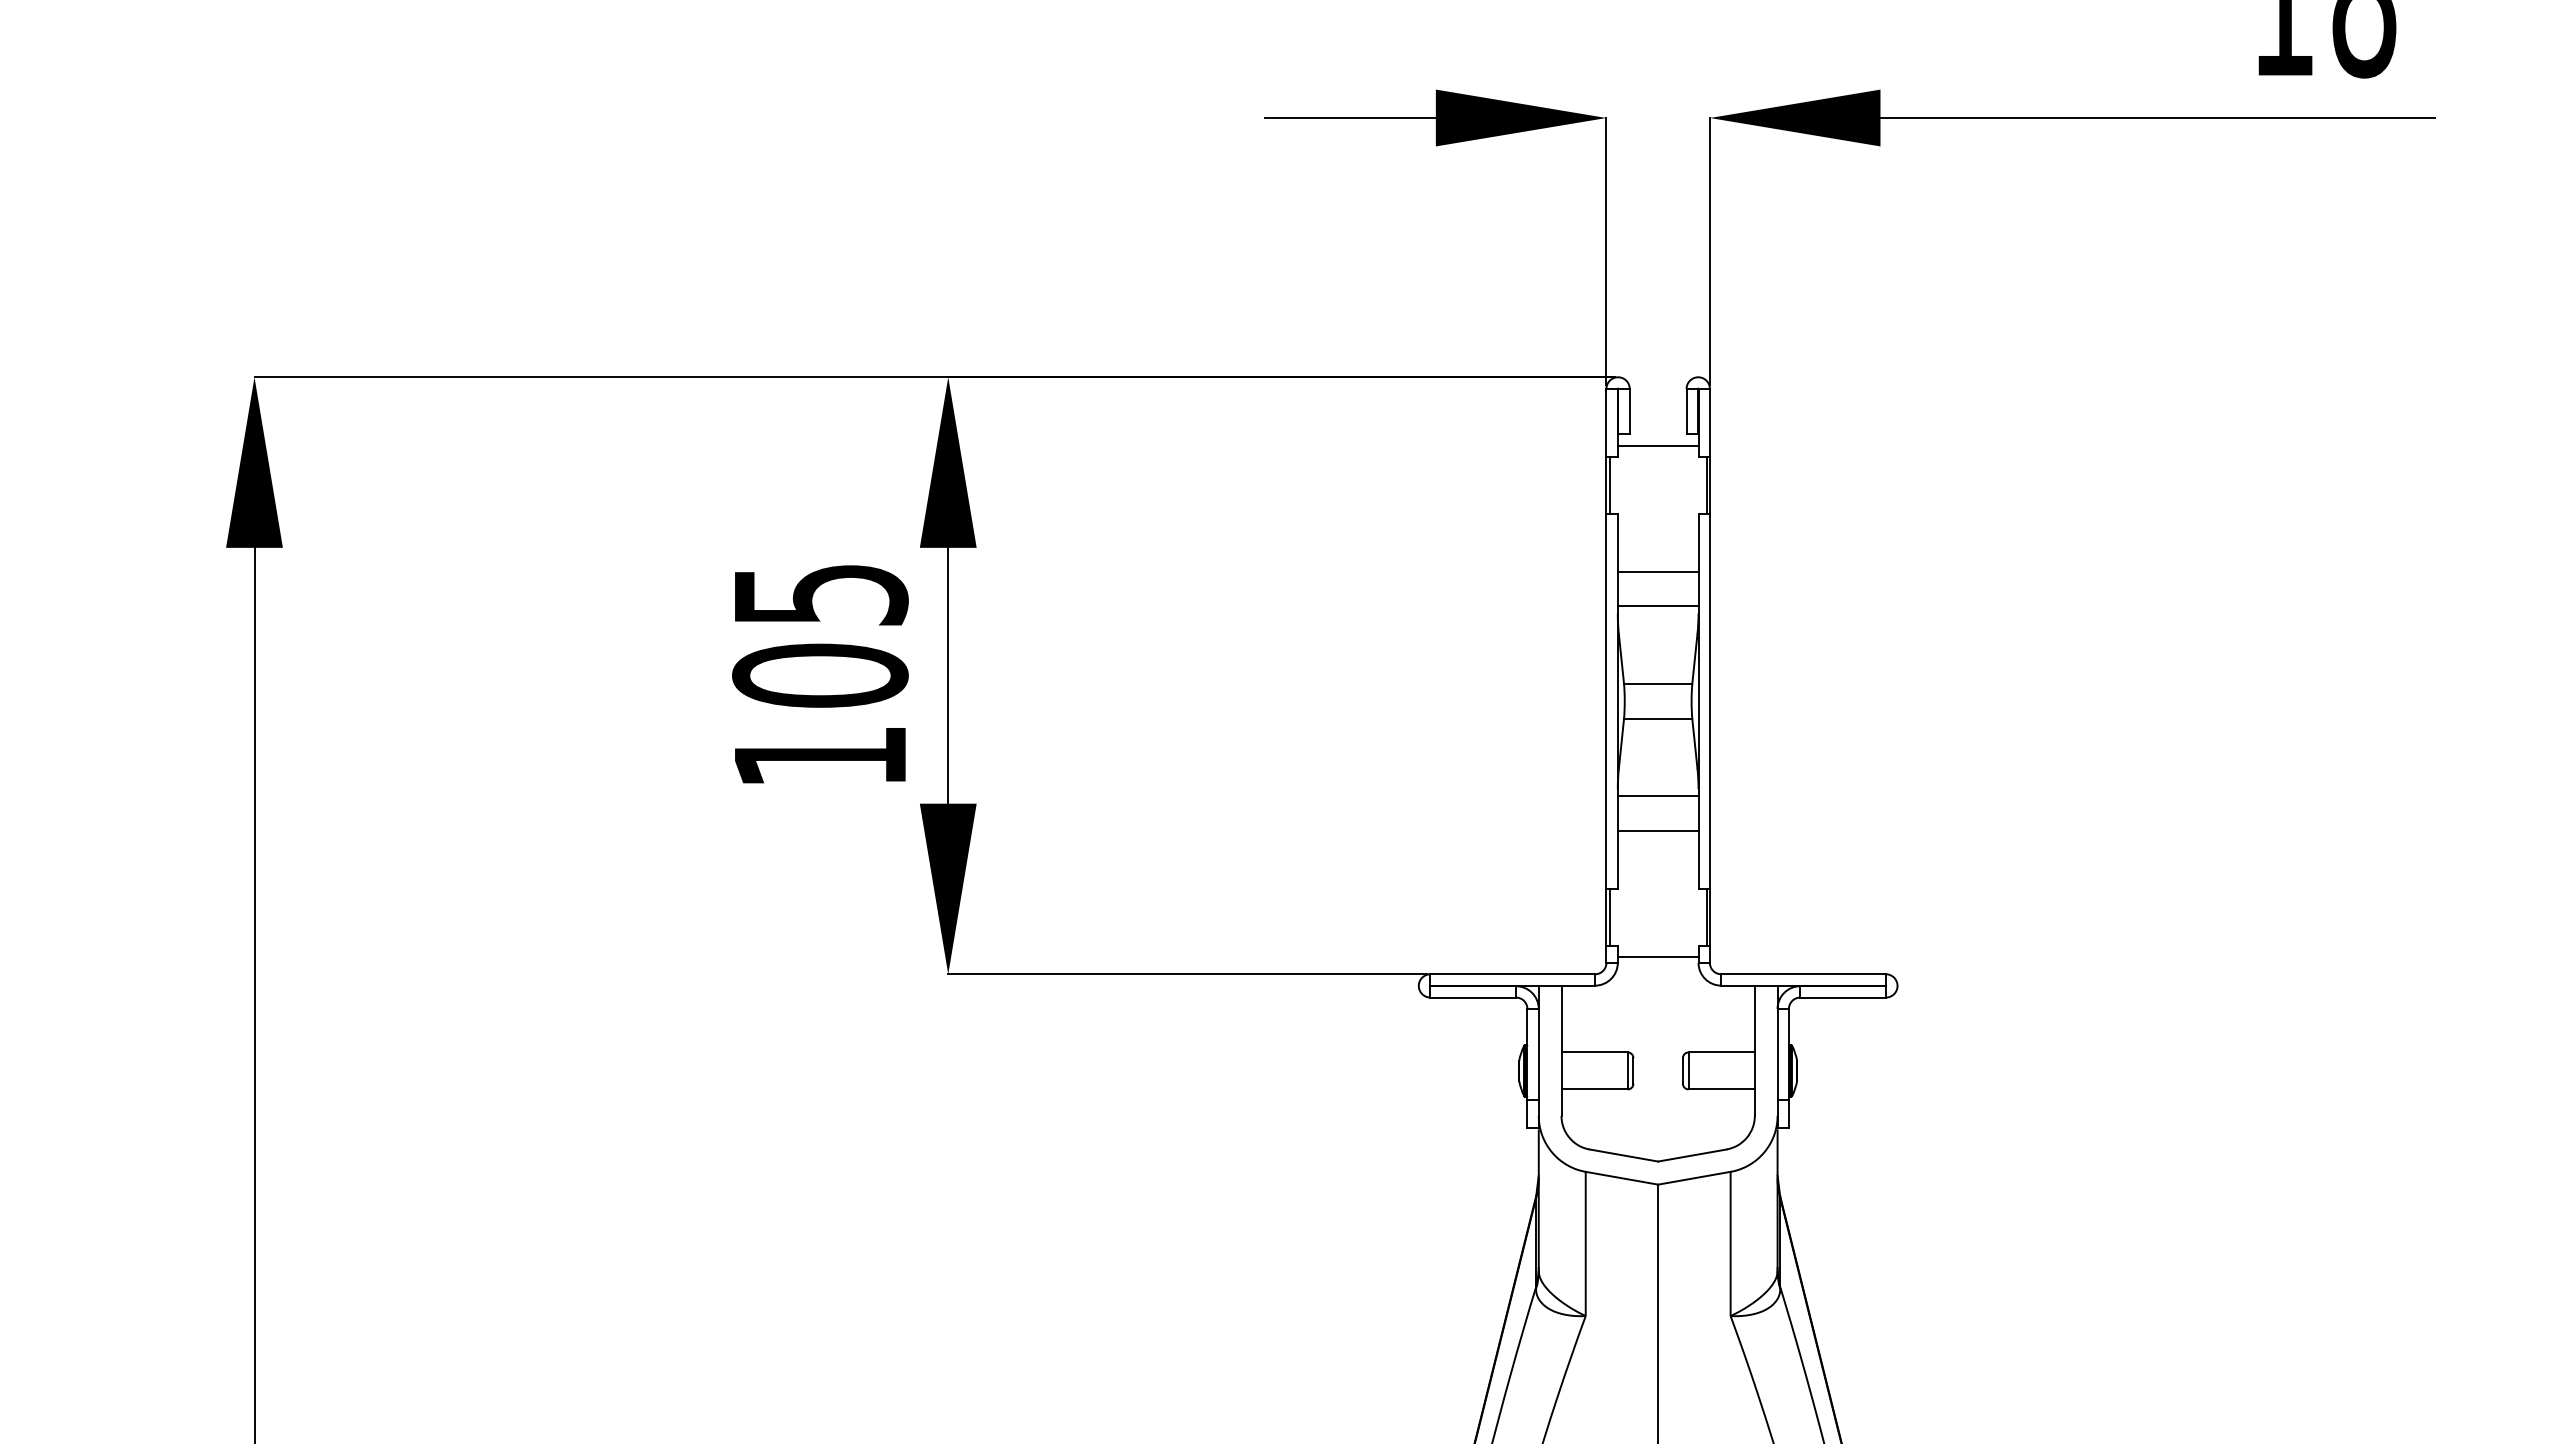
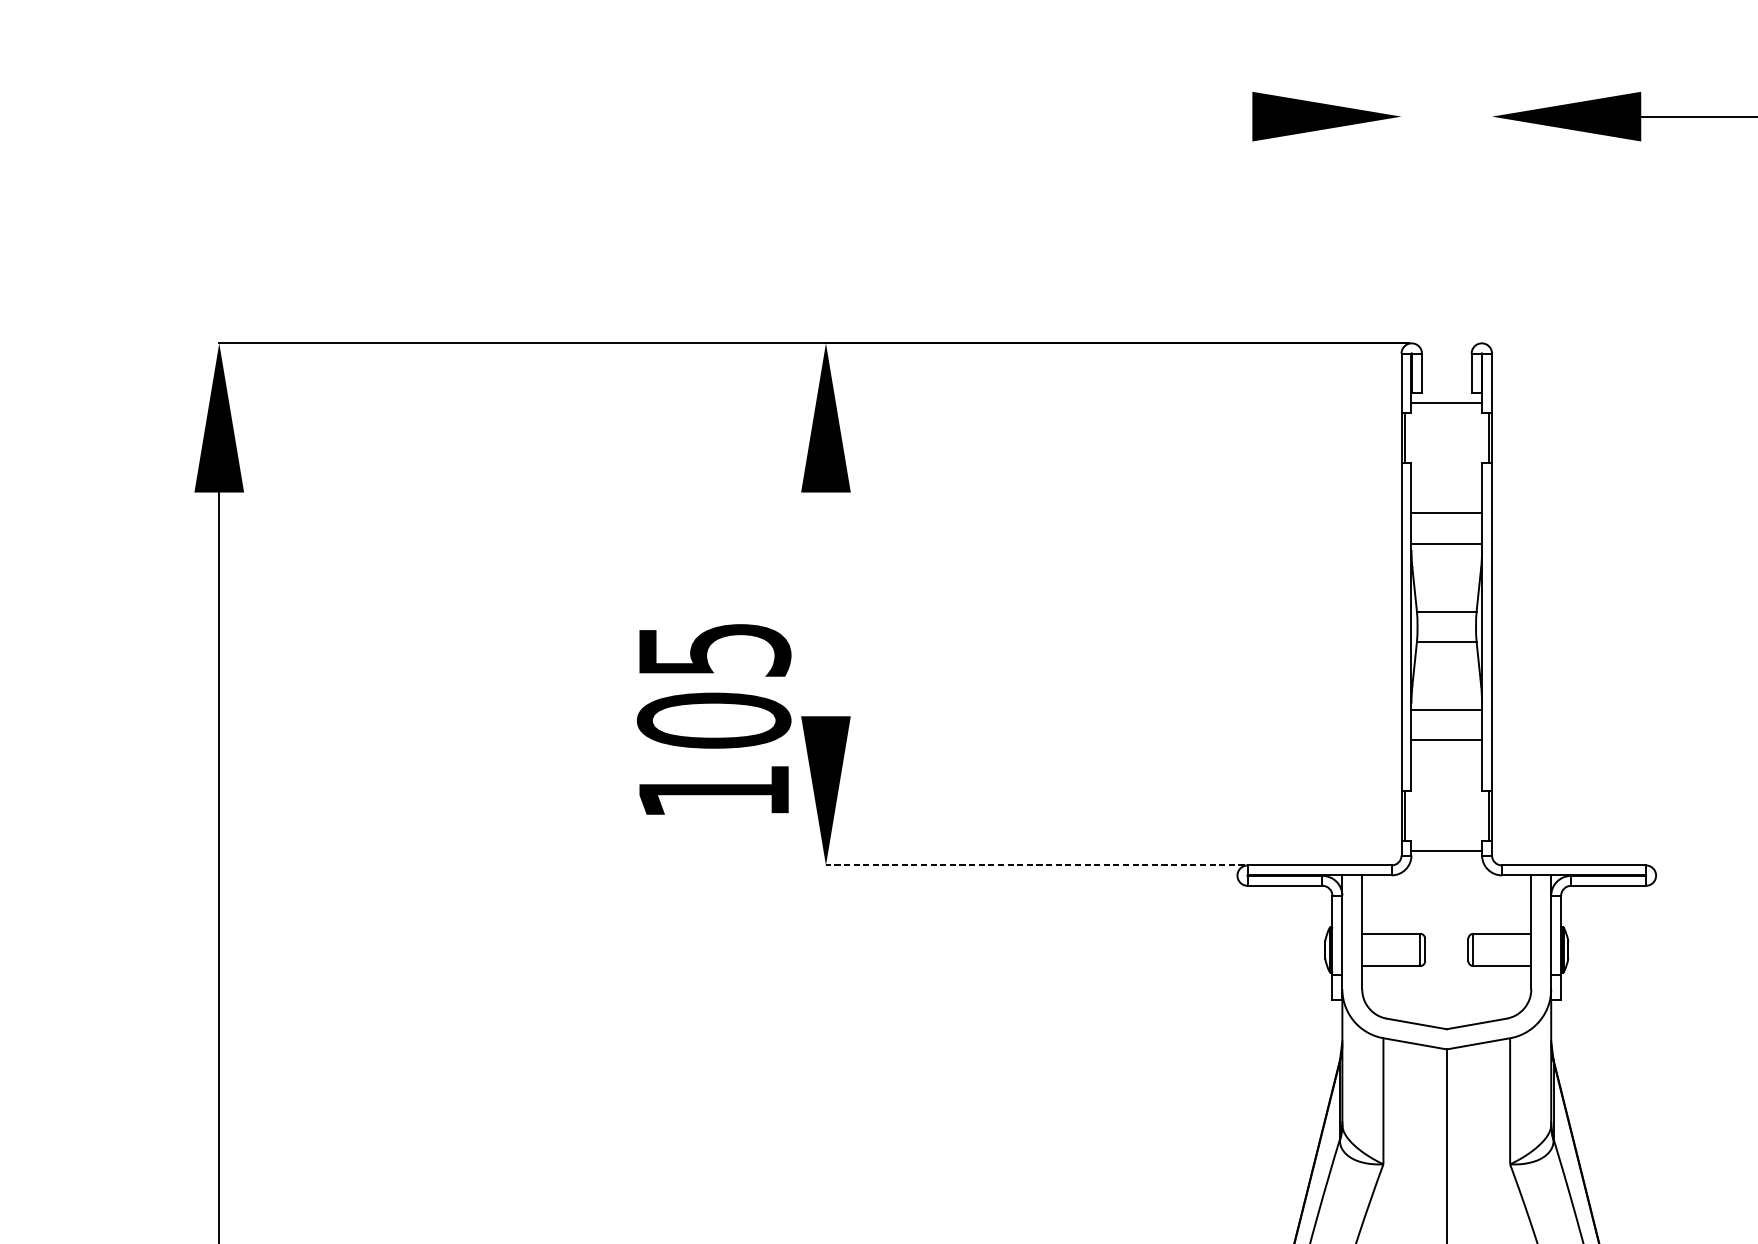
line: (1350, 118) -> (1177, 117), removed
line: (1606, 251) -> (1401, 233), removed
line: (1709, 251) -> (1491, 233), removed
text: (820, 674) -> (714, 719), moved
line: (948, 675) -> (826, 604), removed
line: (1187, 974) -> (1035, 865), solid -> dashed

